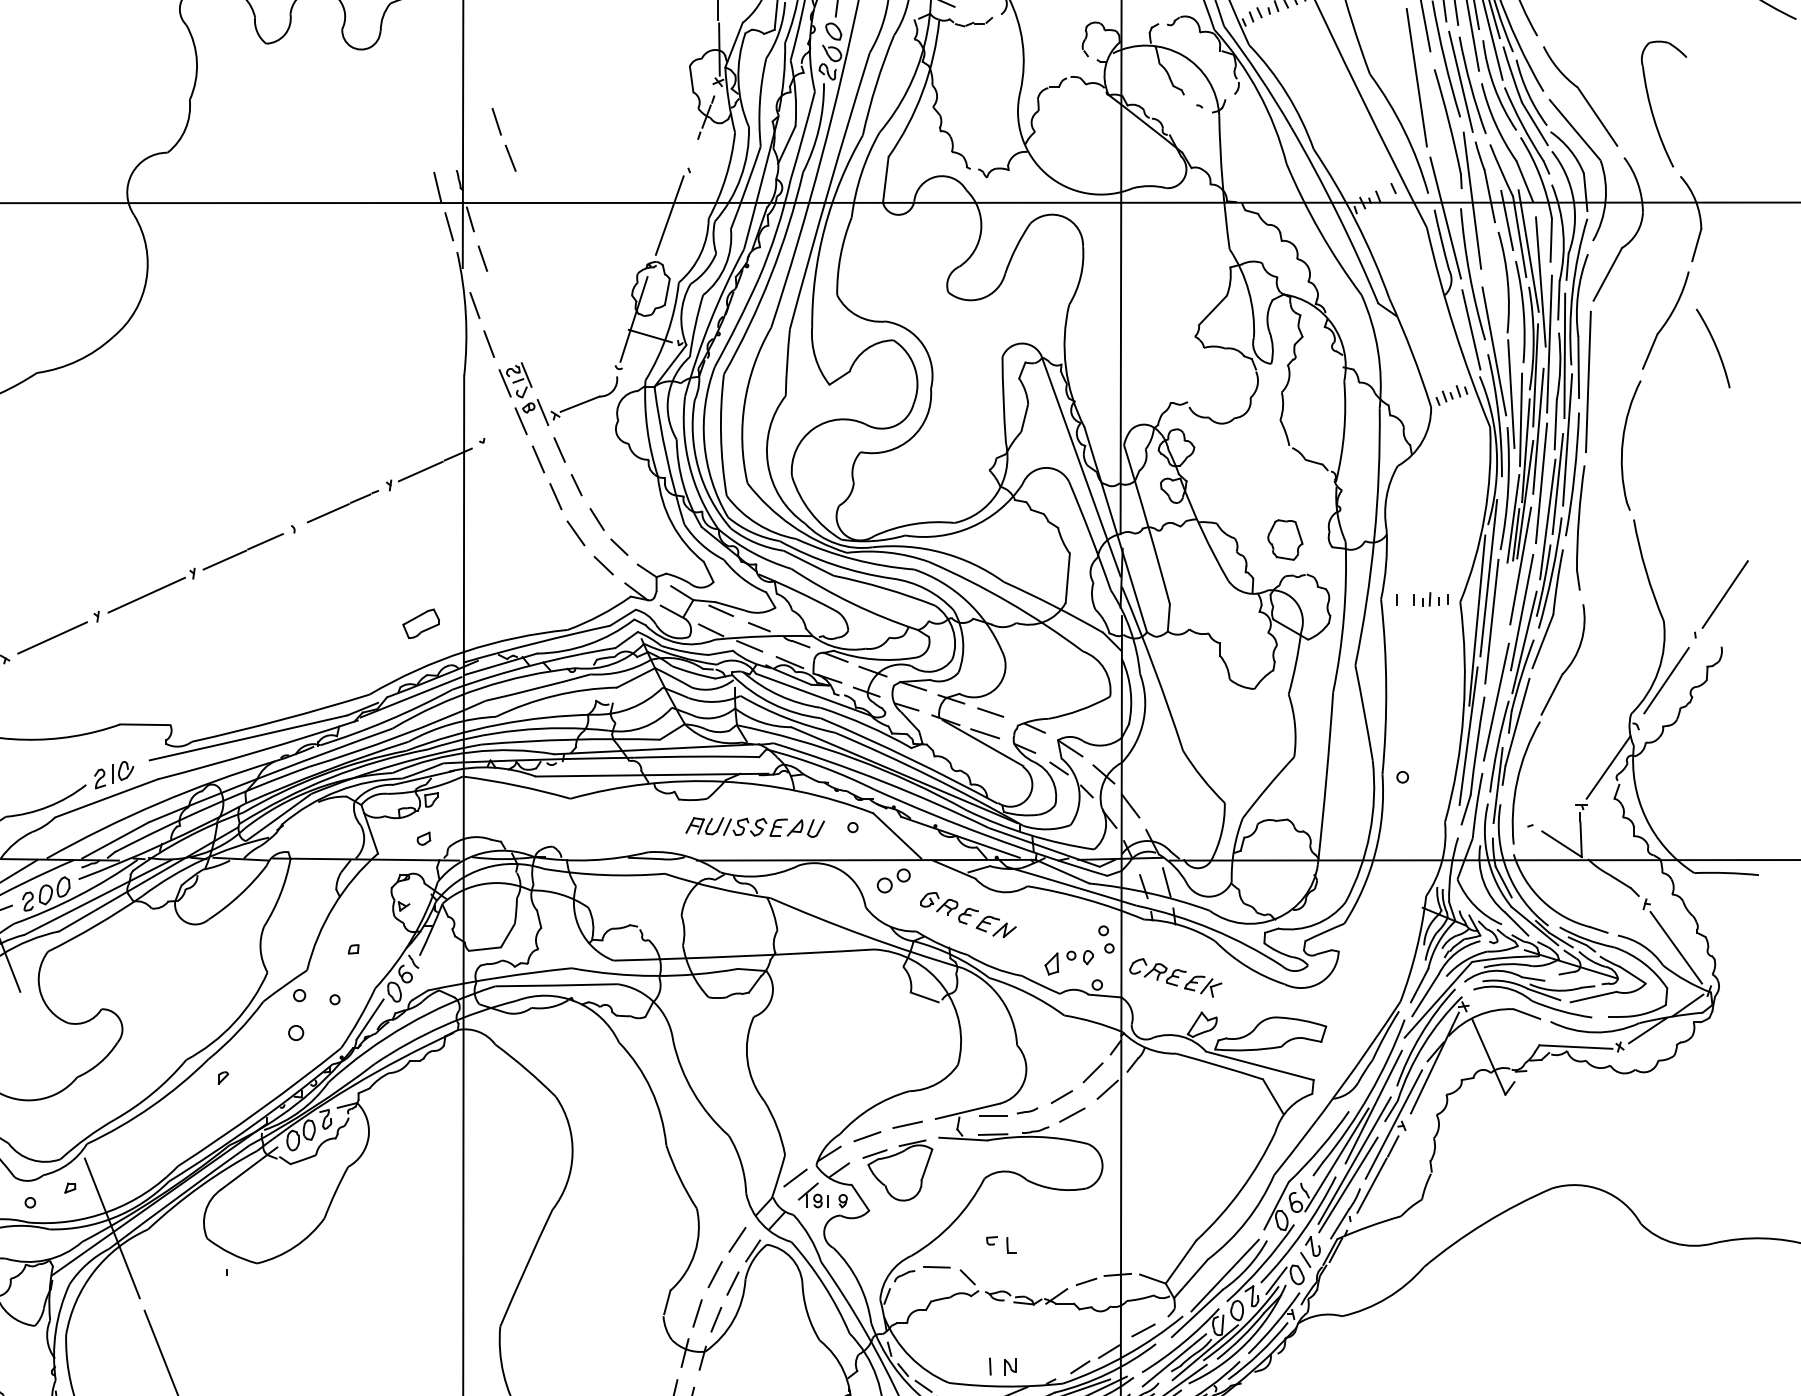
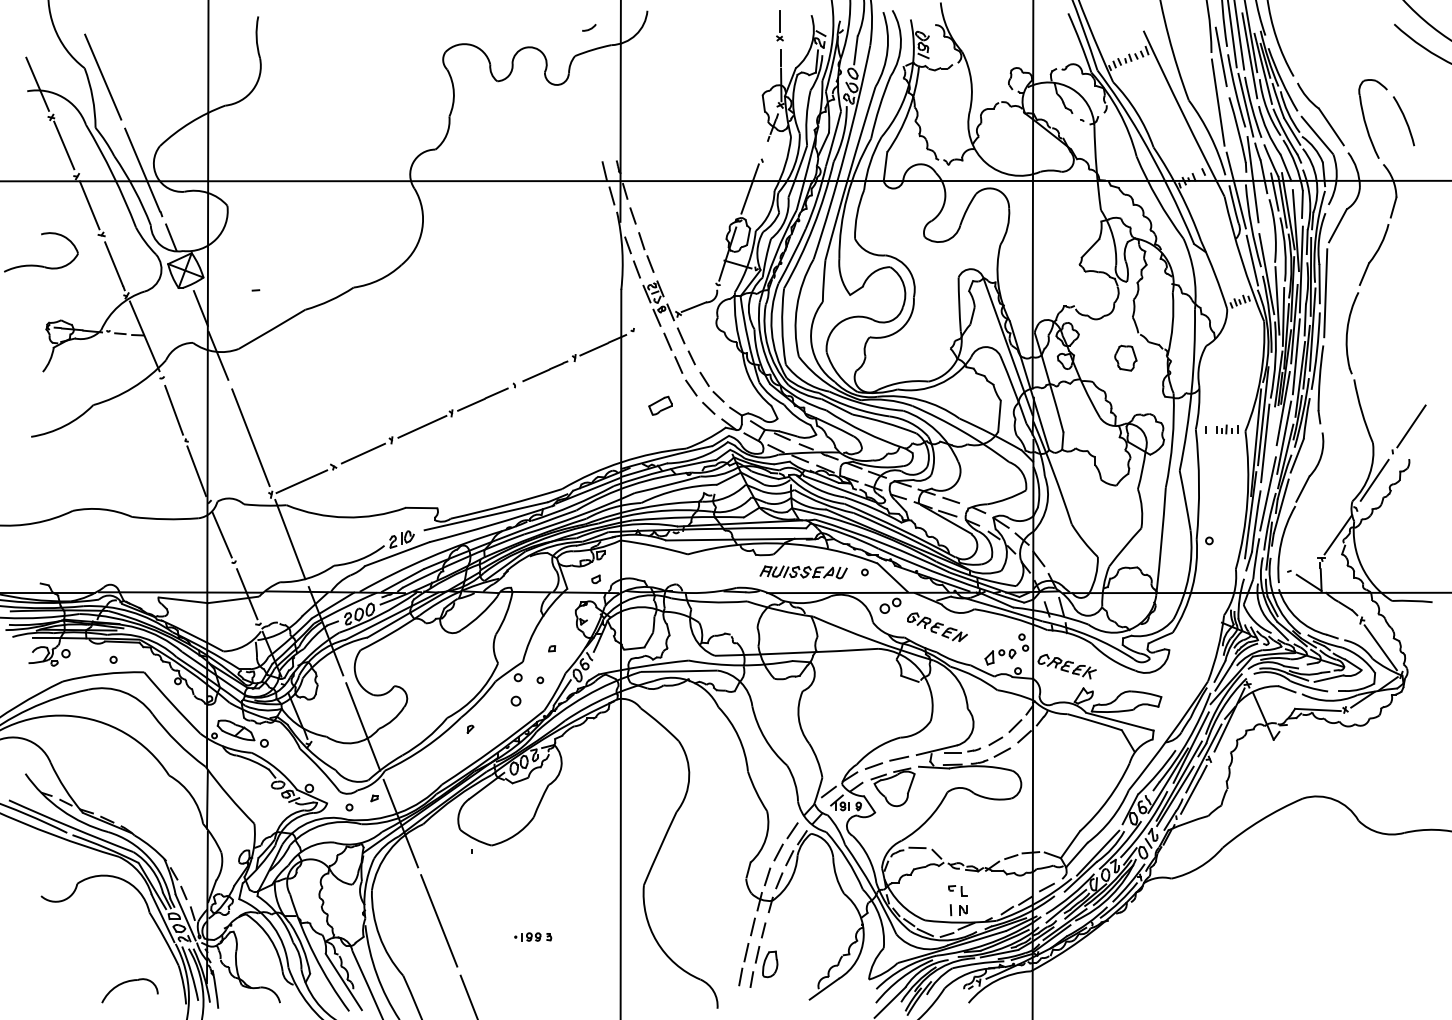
part: (504, 139) -> (646, 252), moved
arc: (1714, 347) -> (1404, 120), moved
part: (1284, 538) -> (1125, 357), moved
part: (421, 623) -> (660, 405), moved
line: (52, 1073) -> (363, 726), added
part: (1000, 1244) -> (957, 890), moved

